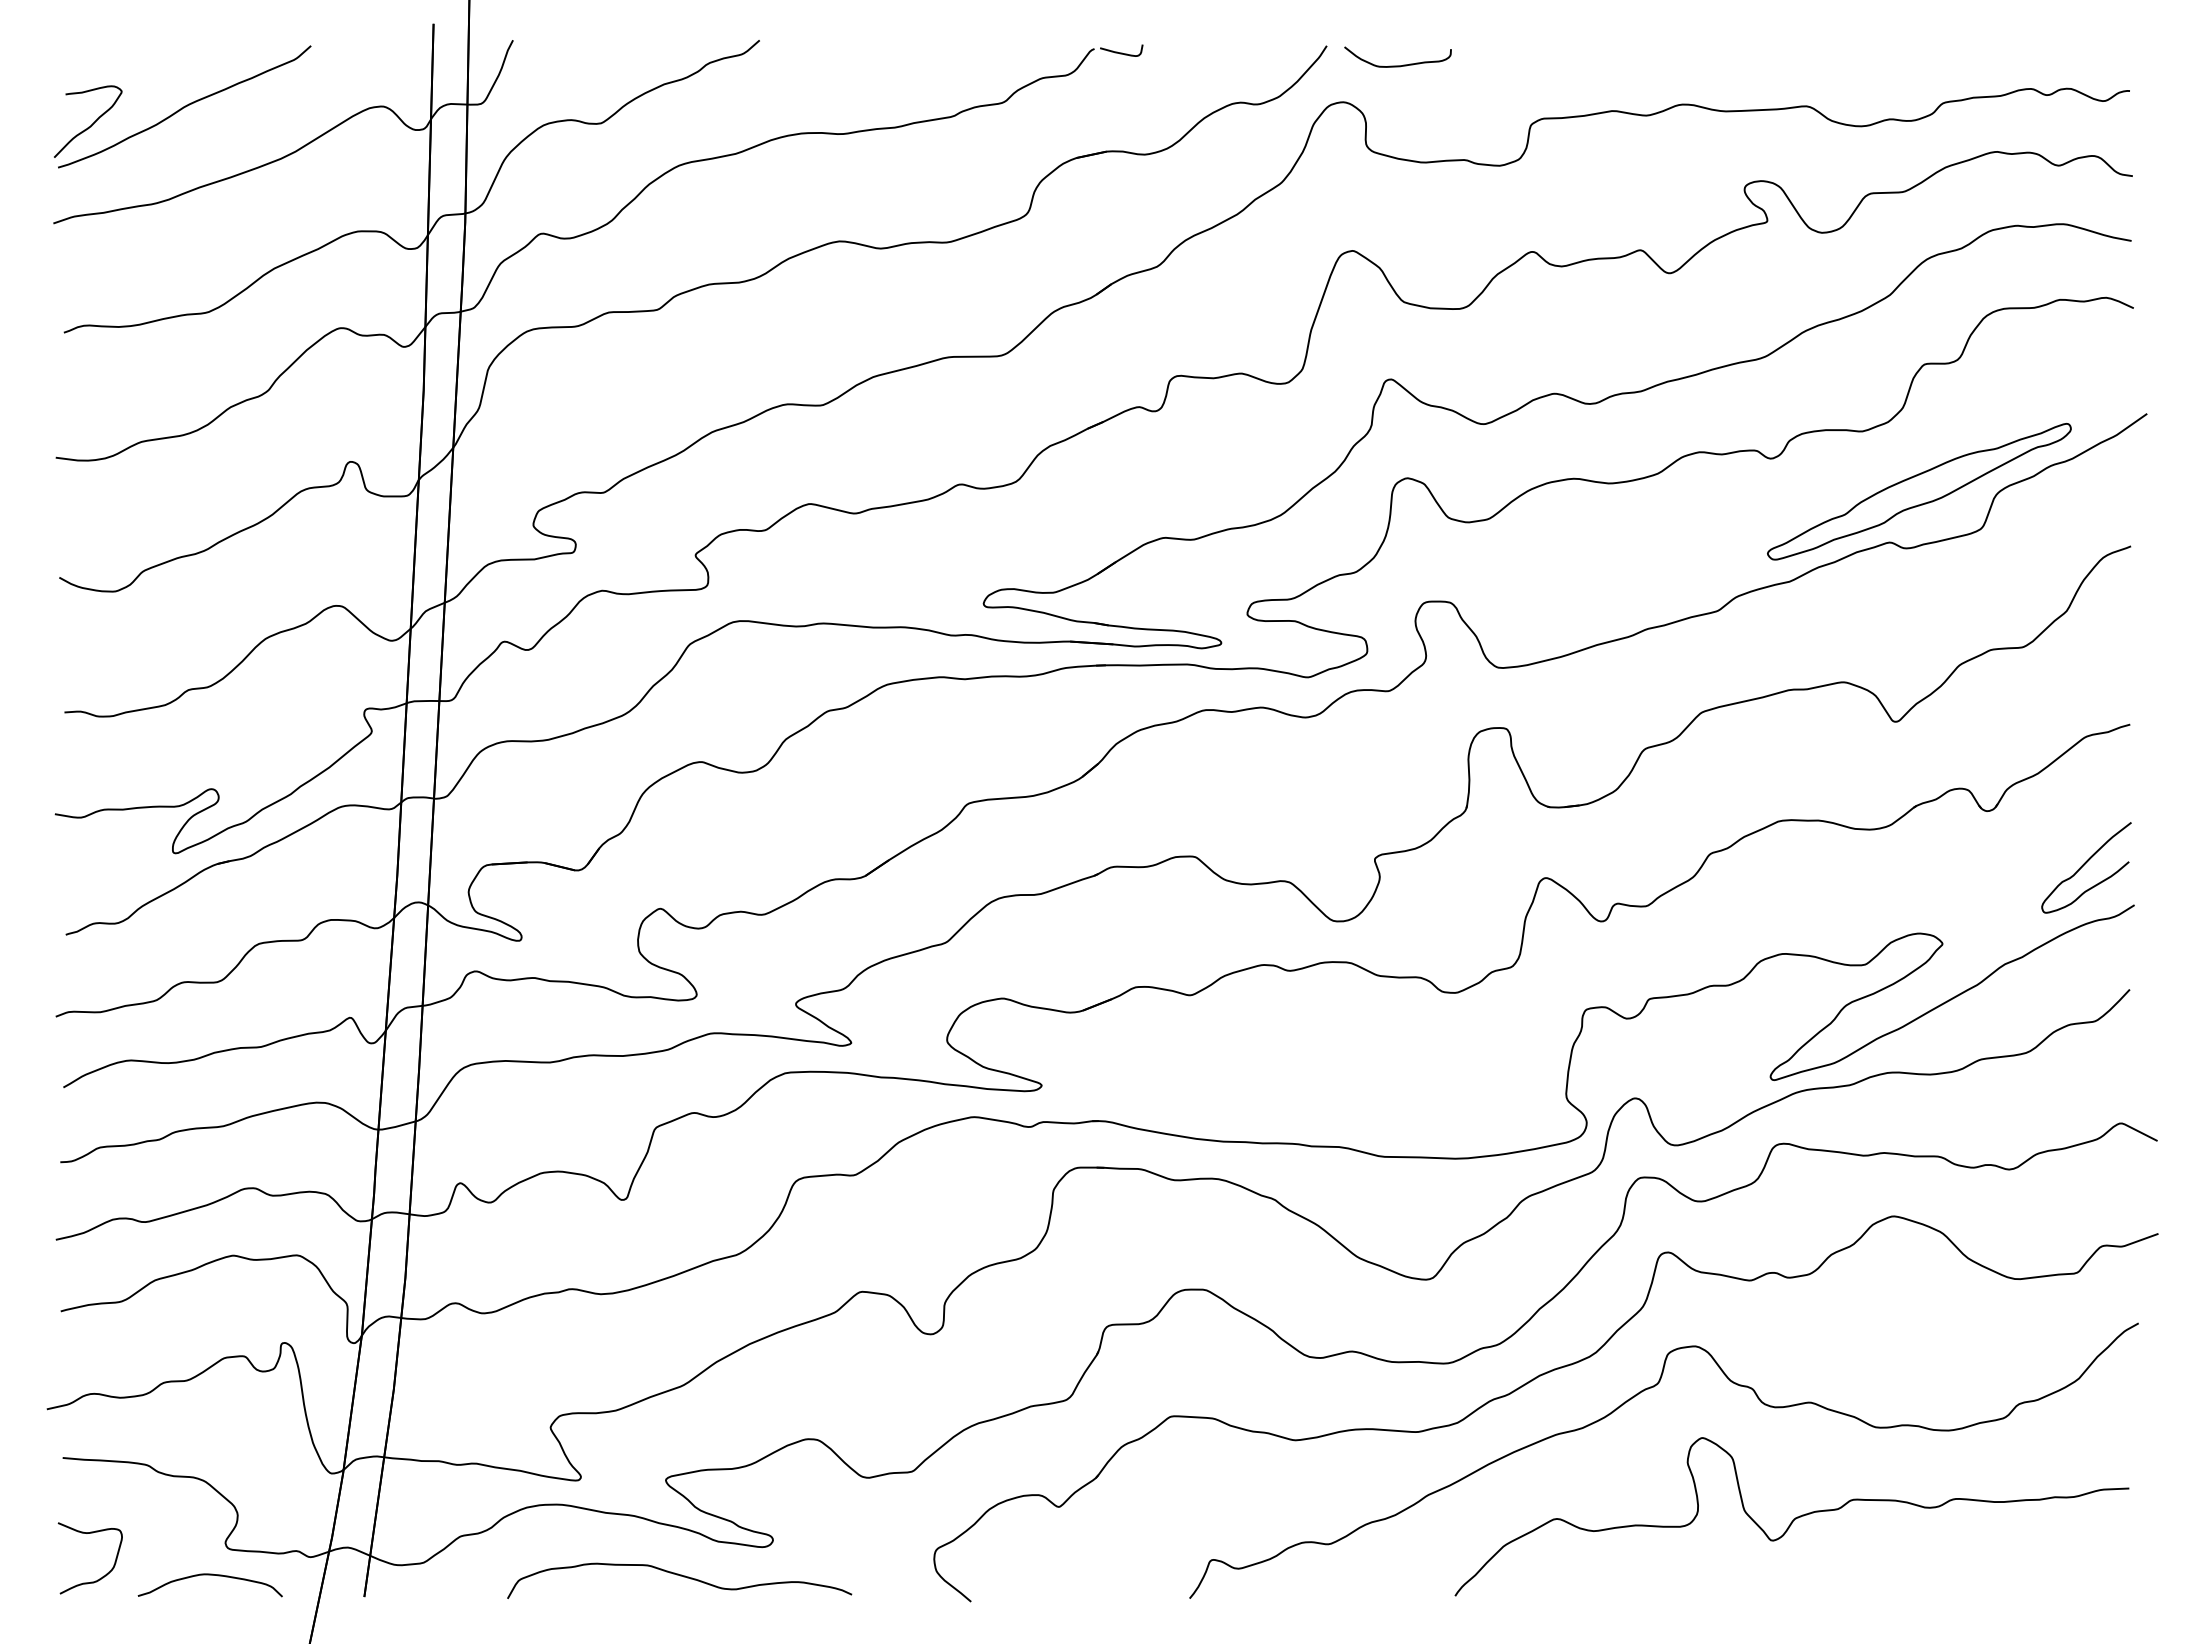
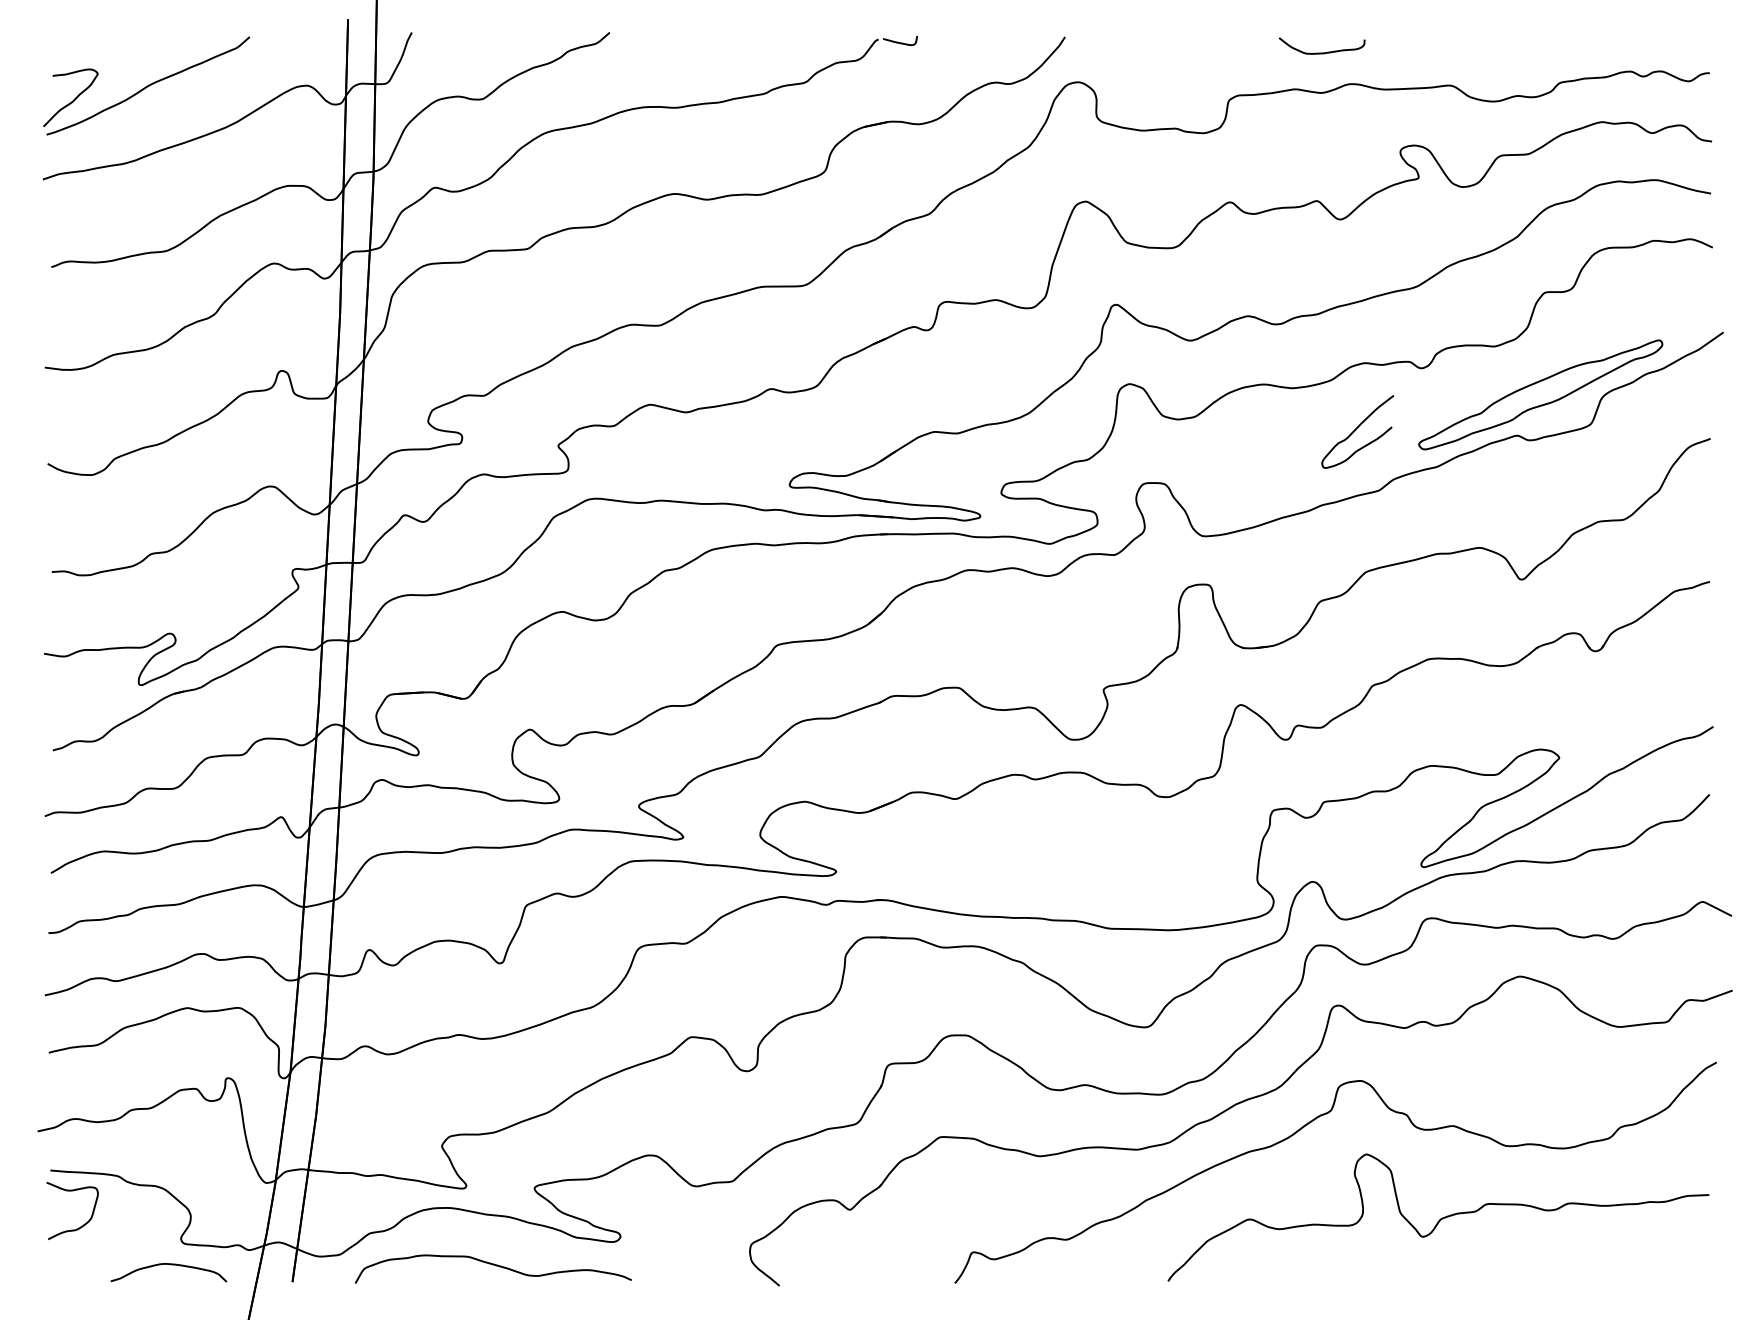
curve: (1397, 65) -> (1321, 52), moved
curve: (2084, 865) -> (1356, 430), moved
curve: (103, 1575) -> (83, 1224), moved
curve: (680, 1576) -> (494, 1265), moved

